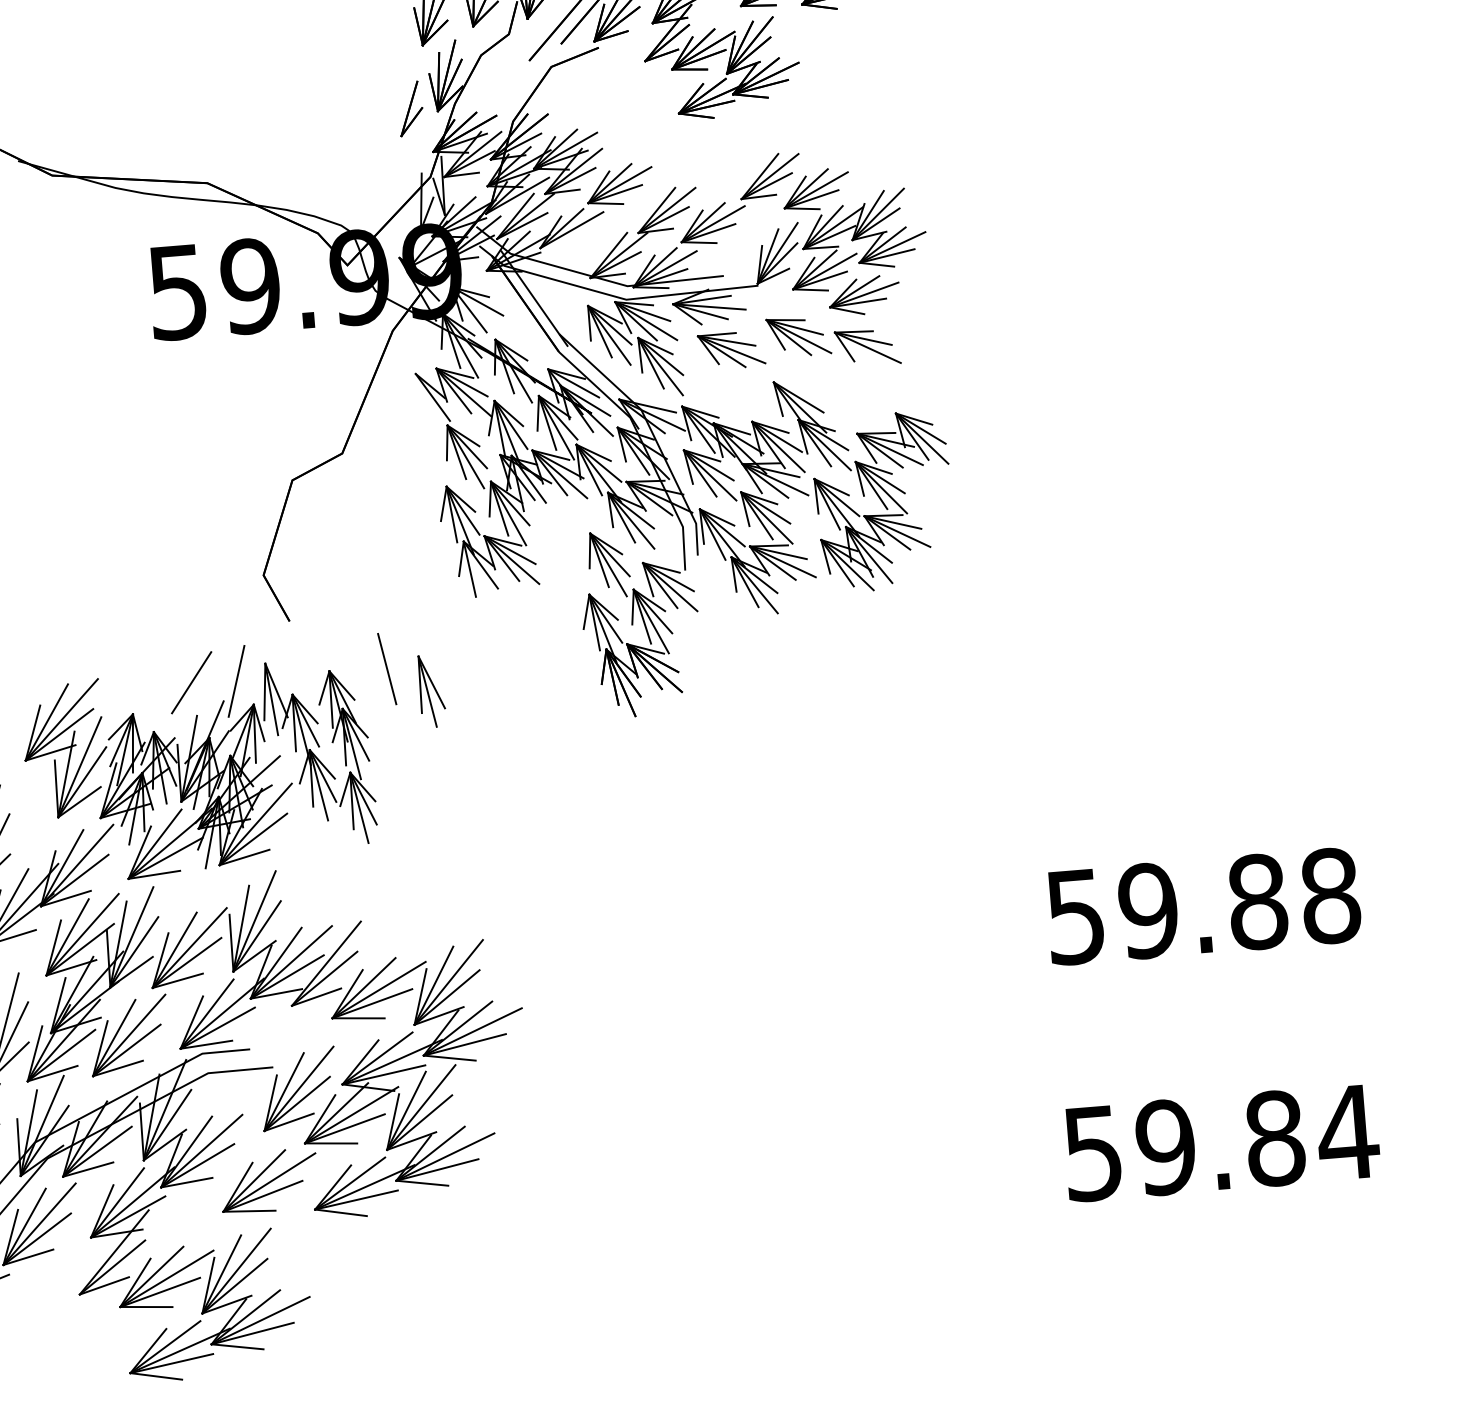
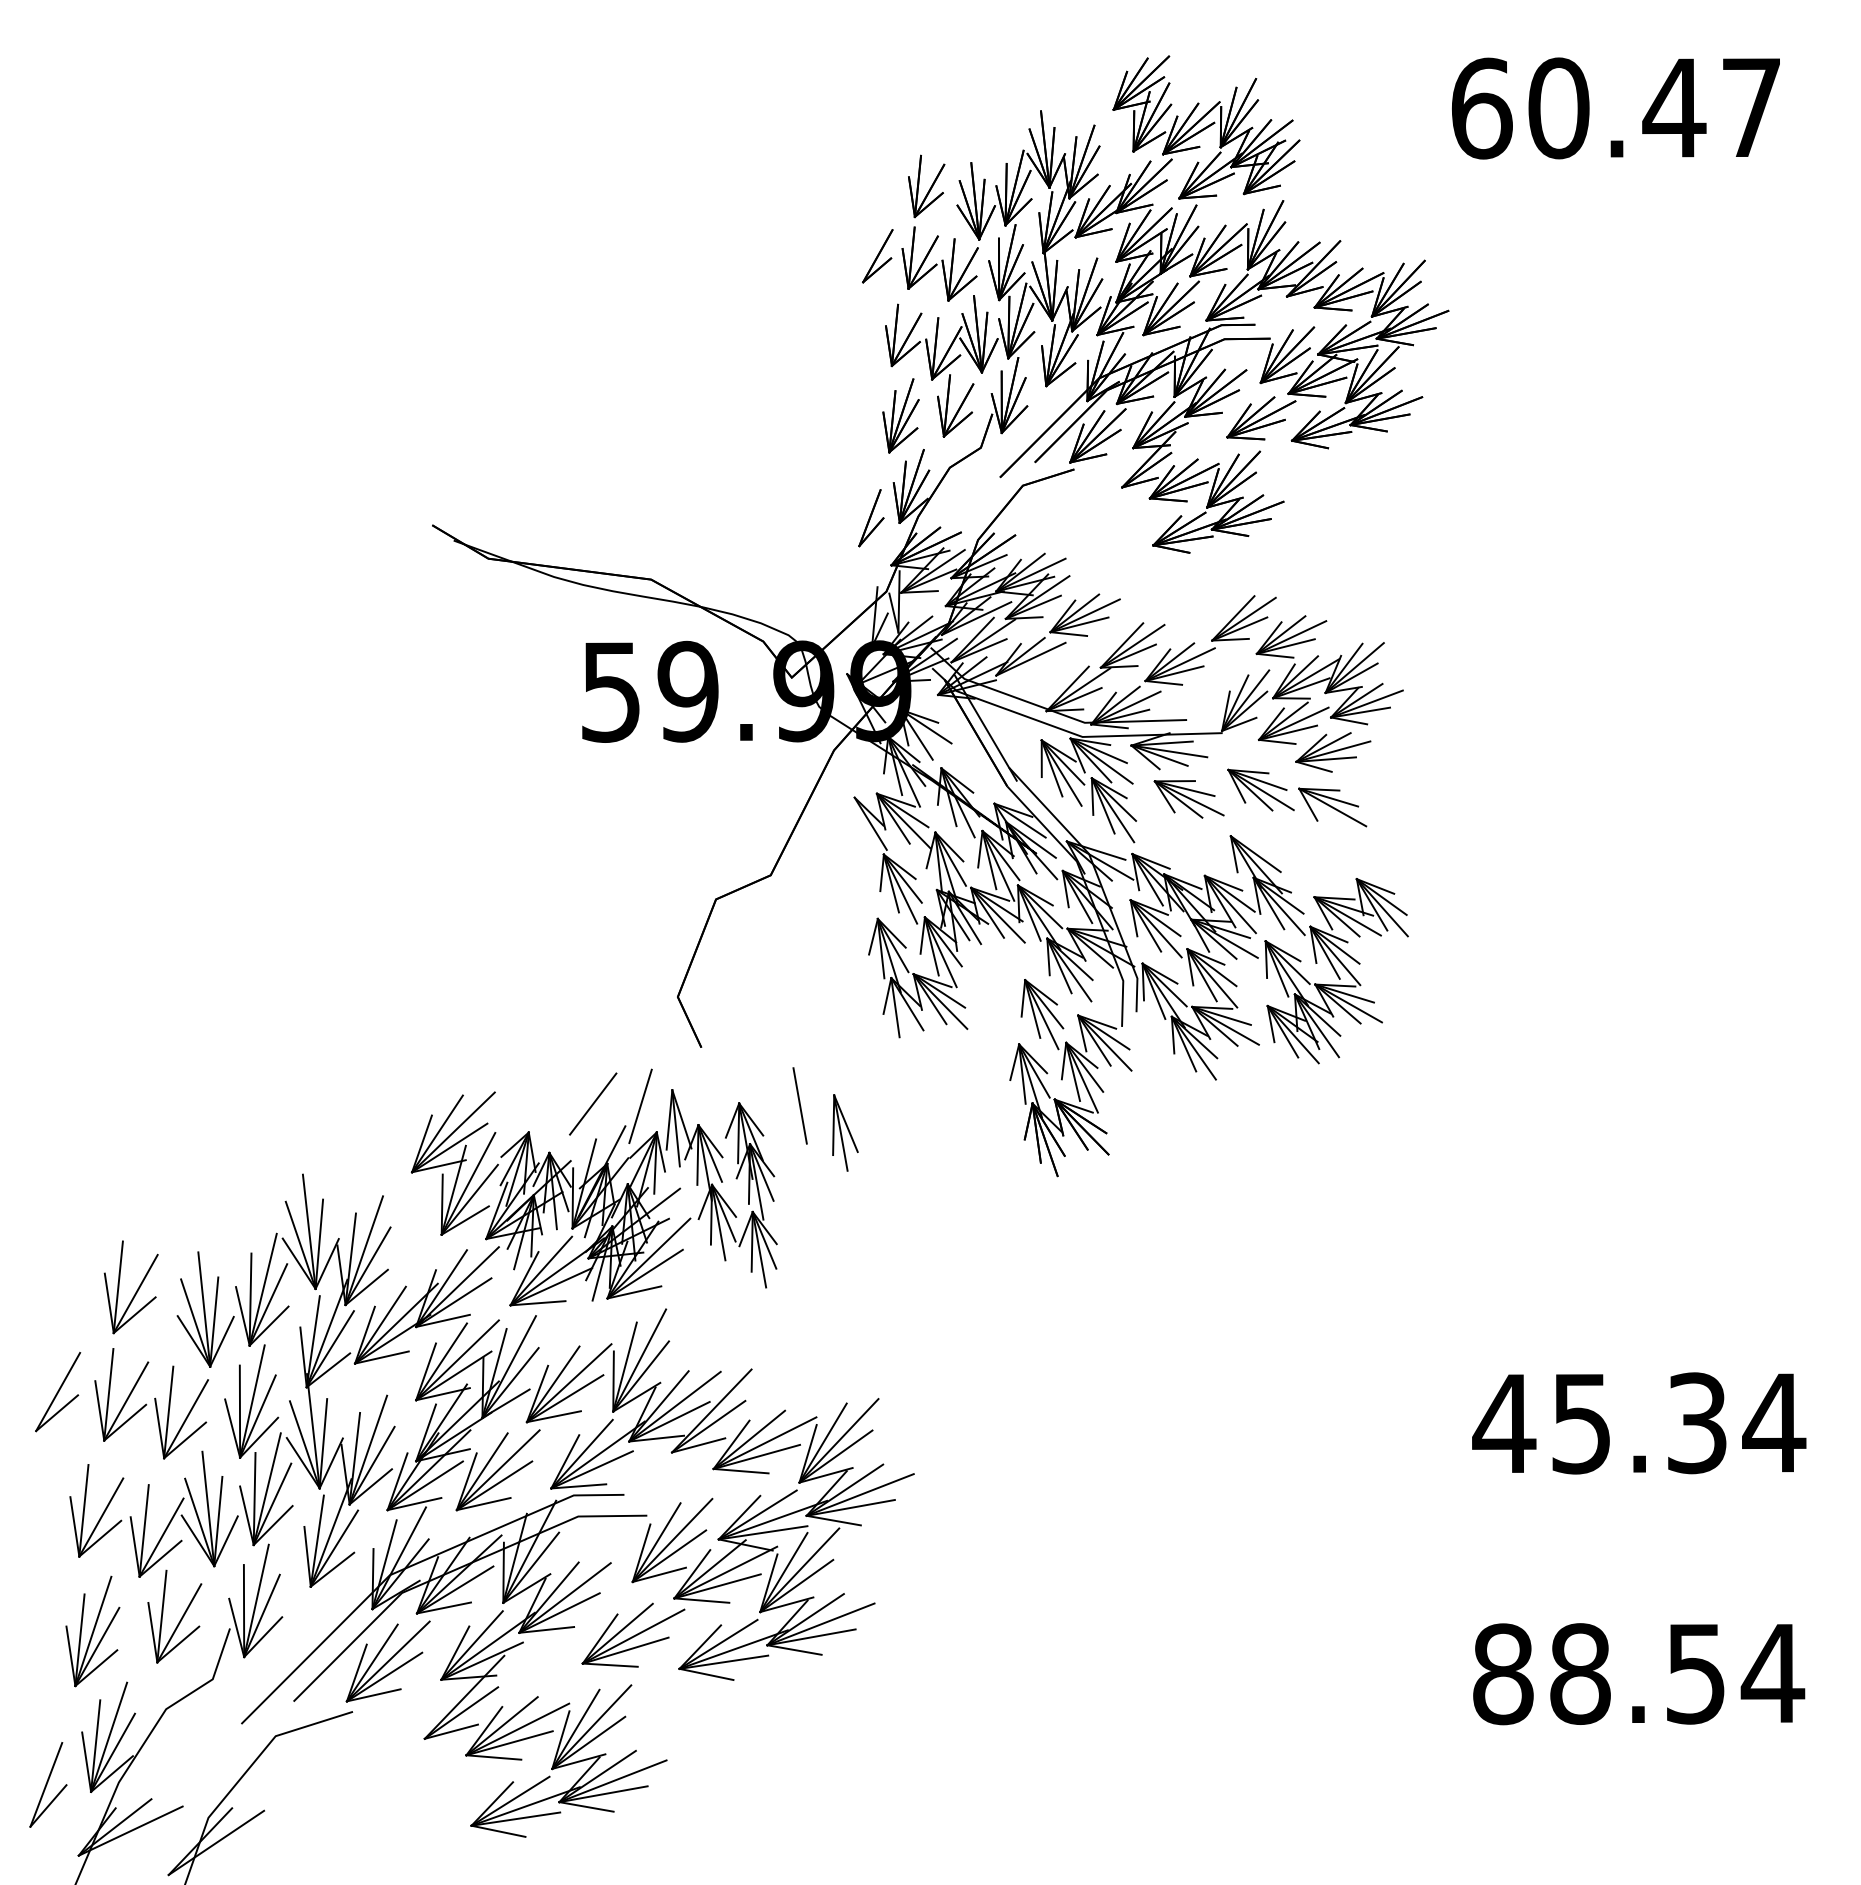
text: (1203, 906) -> (1639, 1423), 59.88 -> 45.34
text: (1184, 1145) -> (1599, 1673), 59.84 -> 88.54

